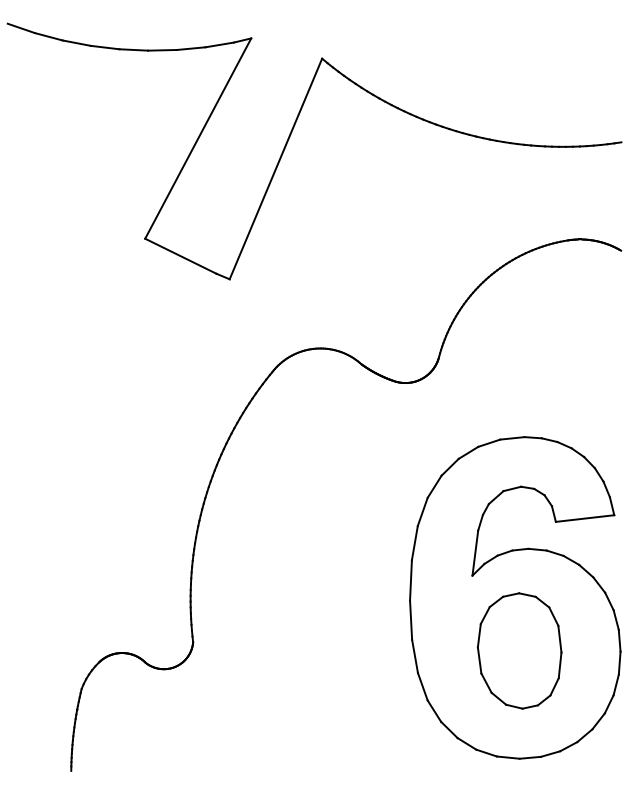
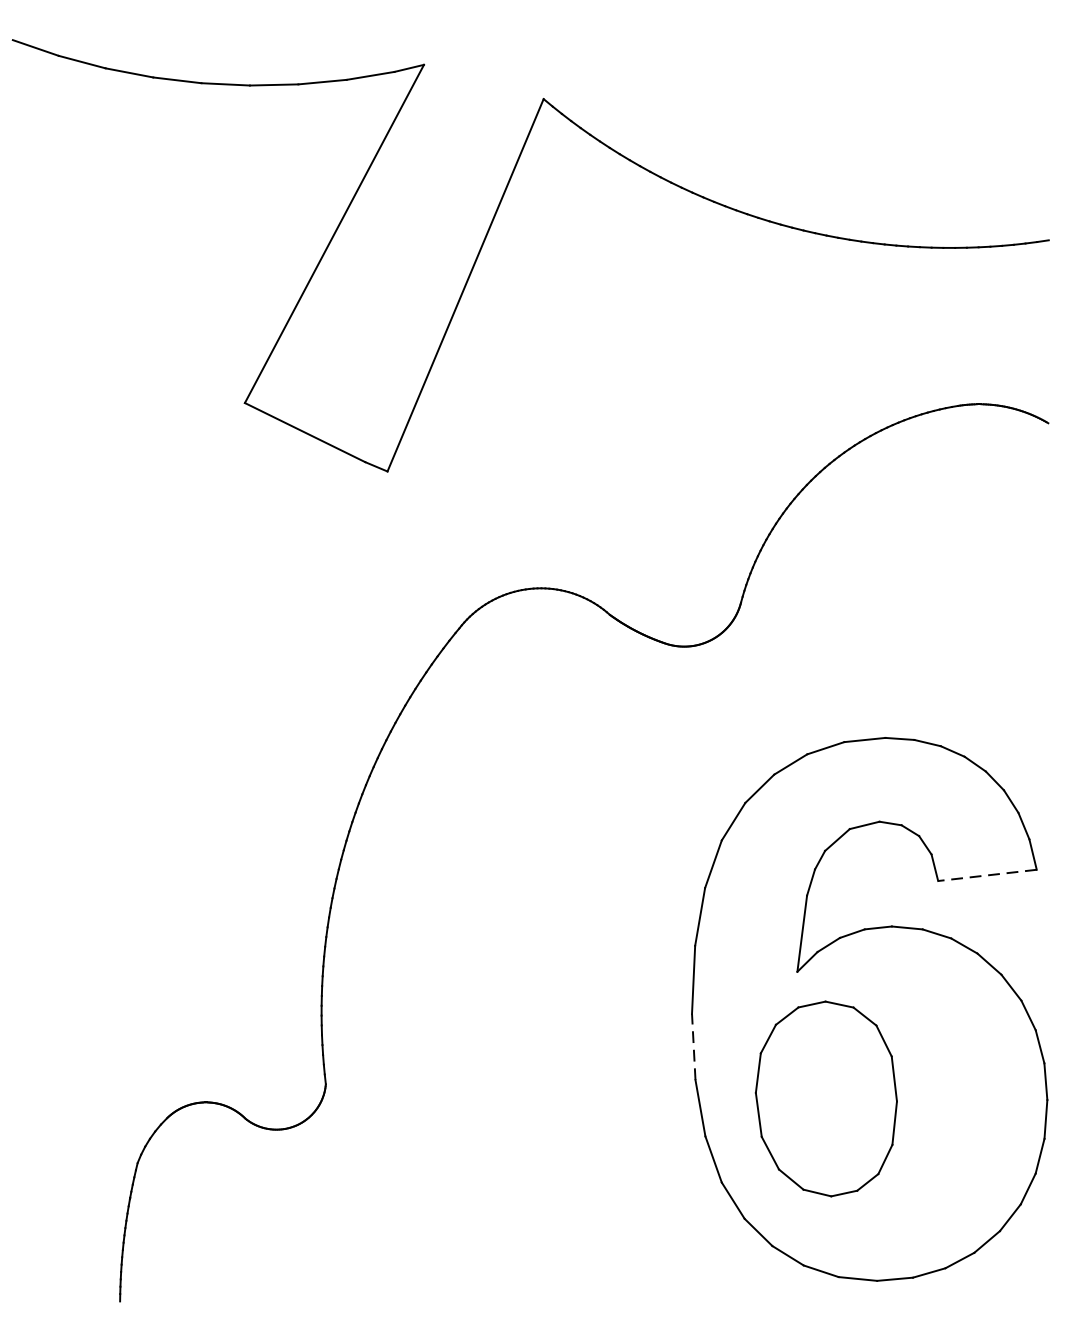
line: (584, 518) -> (986, 875), solid -> dashed
line: (411, 620) -> (694, 1047), solid -> dashed
part: (519, 650) -> (826, 1098), moved

